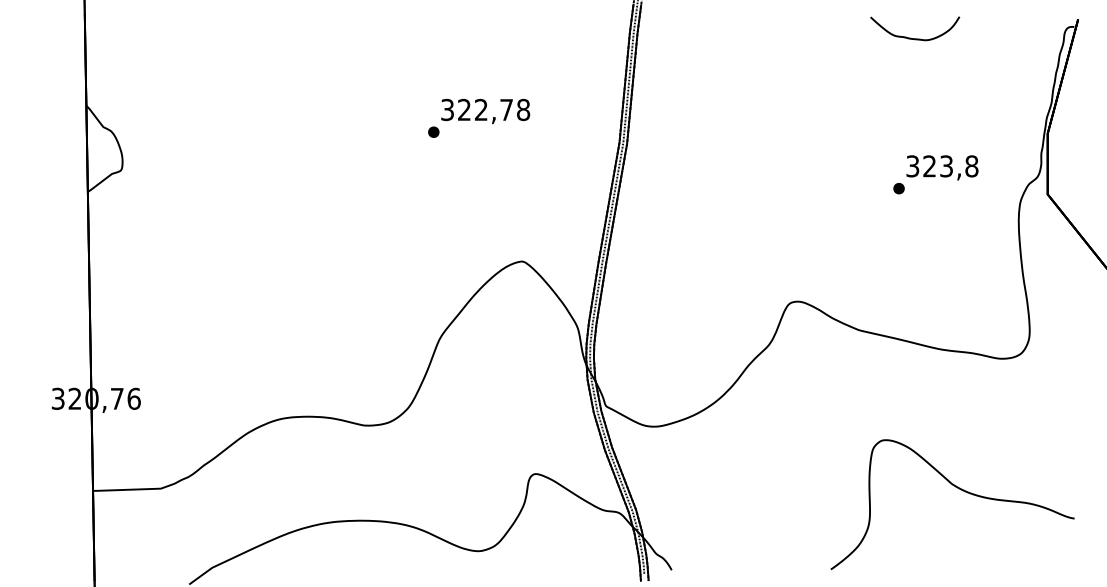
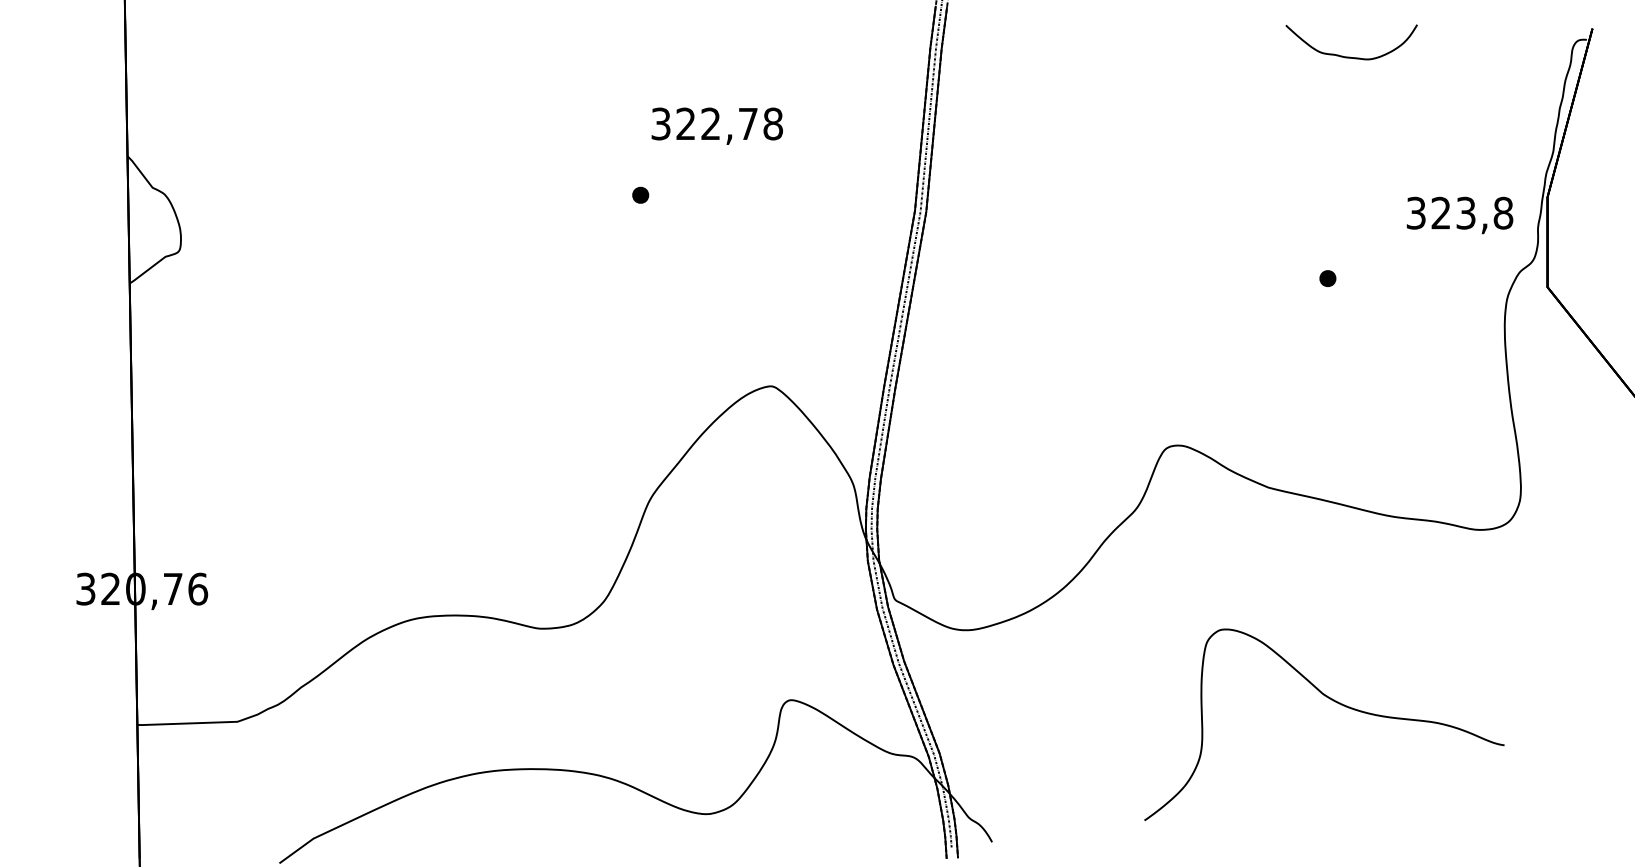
text: (485, 111) -> (717, 126), moved
text: (942, 167) -> (1460, 214), moved
curve: (959, 489) -> (1334, 702), moved

